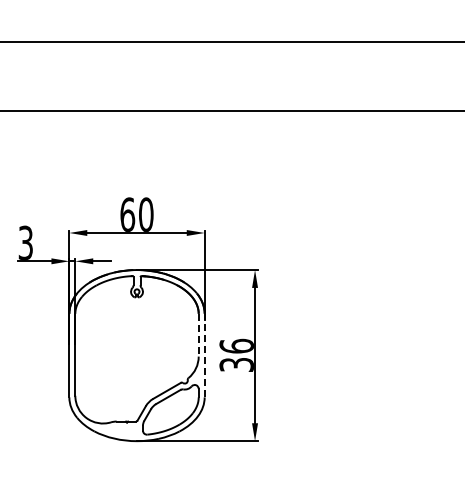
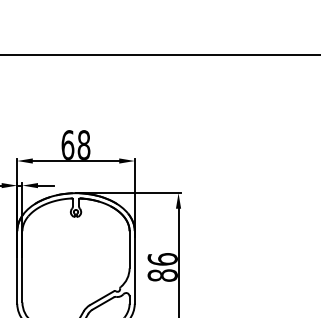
text: (146, 214) -> (84, 144), 60 -> 68
line: (198, 335) -> (129, 250), dashed -> solid
line: (204, 355) -> (134, 267), dashed -> solid
text: (236, 364) -> (162, 275), 36 -> 86

